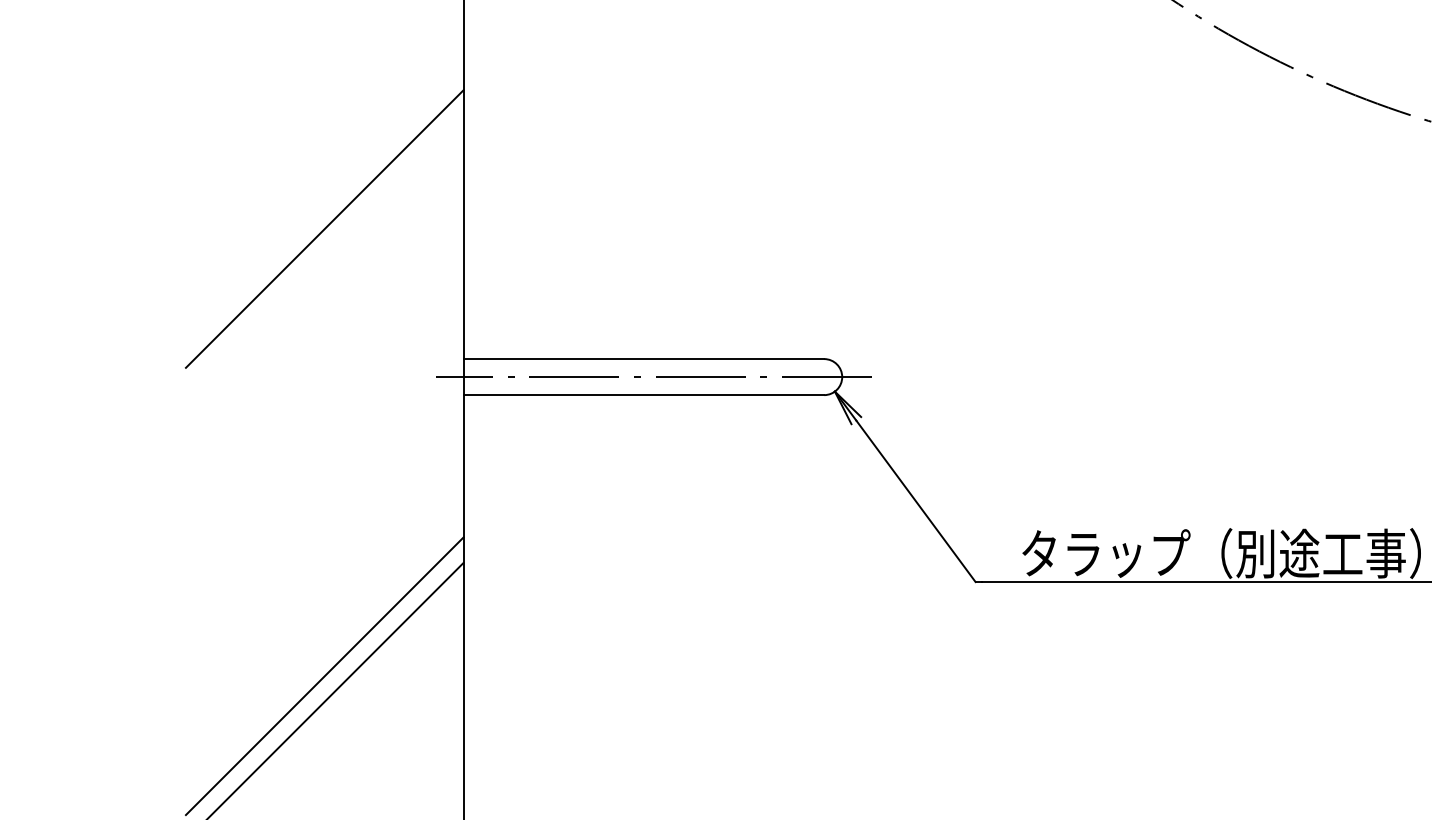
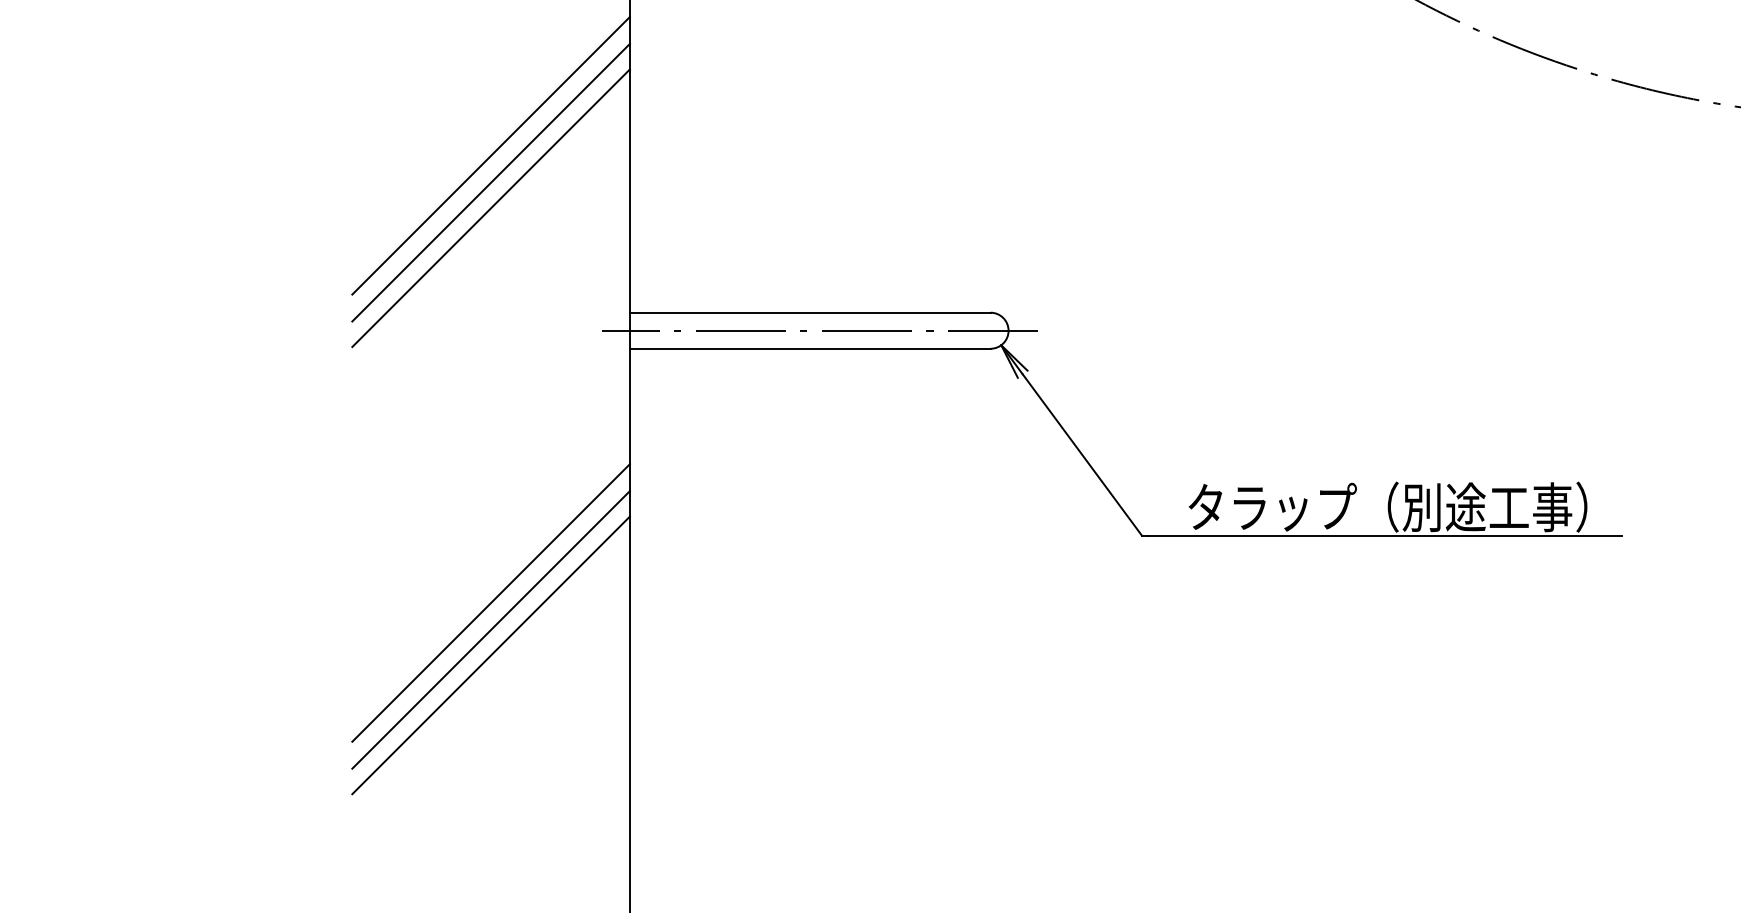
line: (324, 201) -> (490, 155), added
line: (324, 254) -> (490, 208), added
line: (324, 648) -> (490, 602), added

